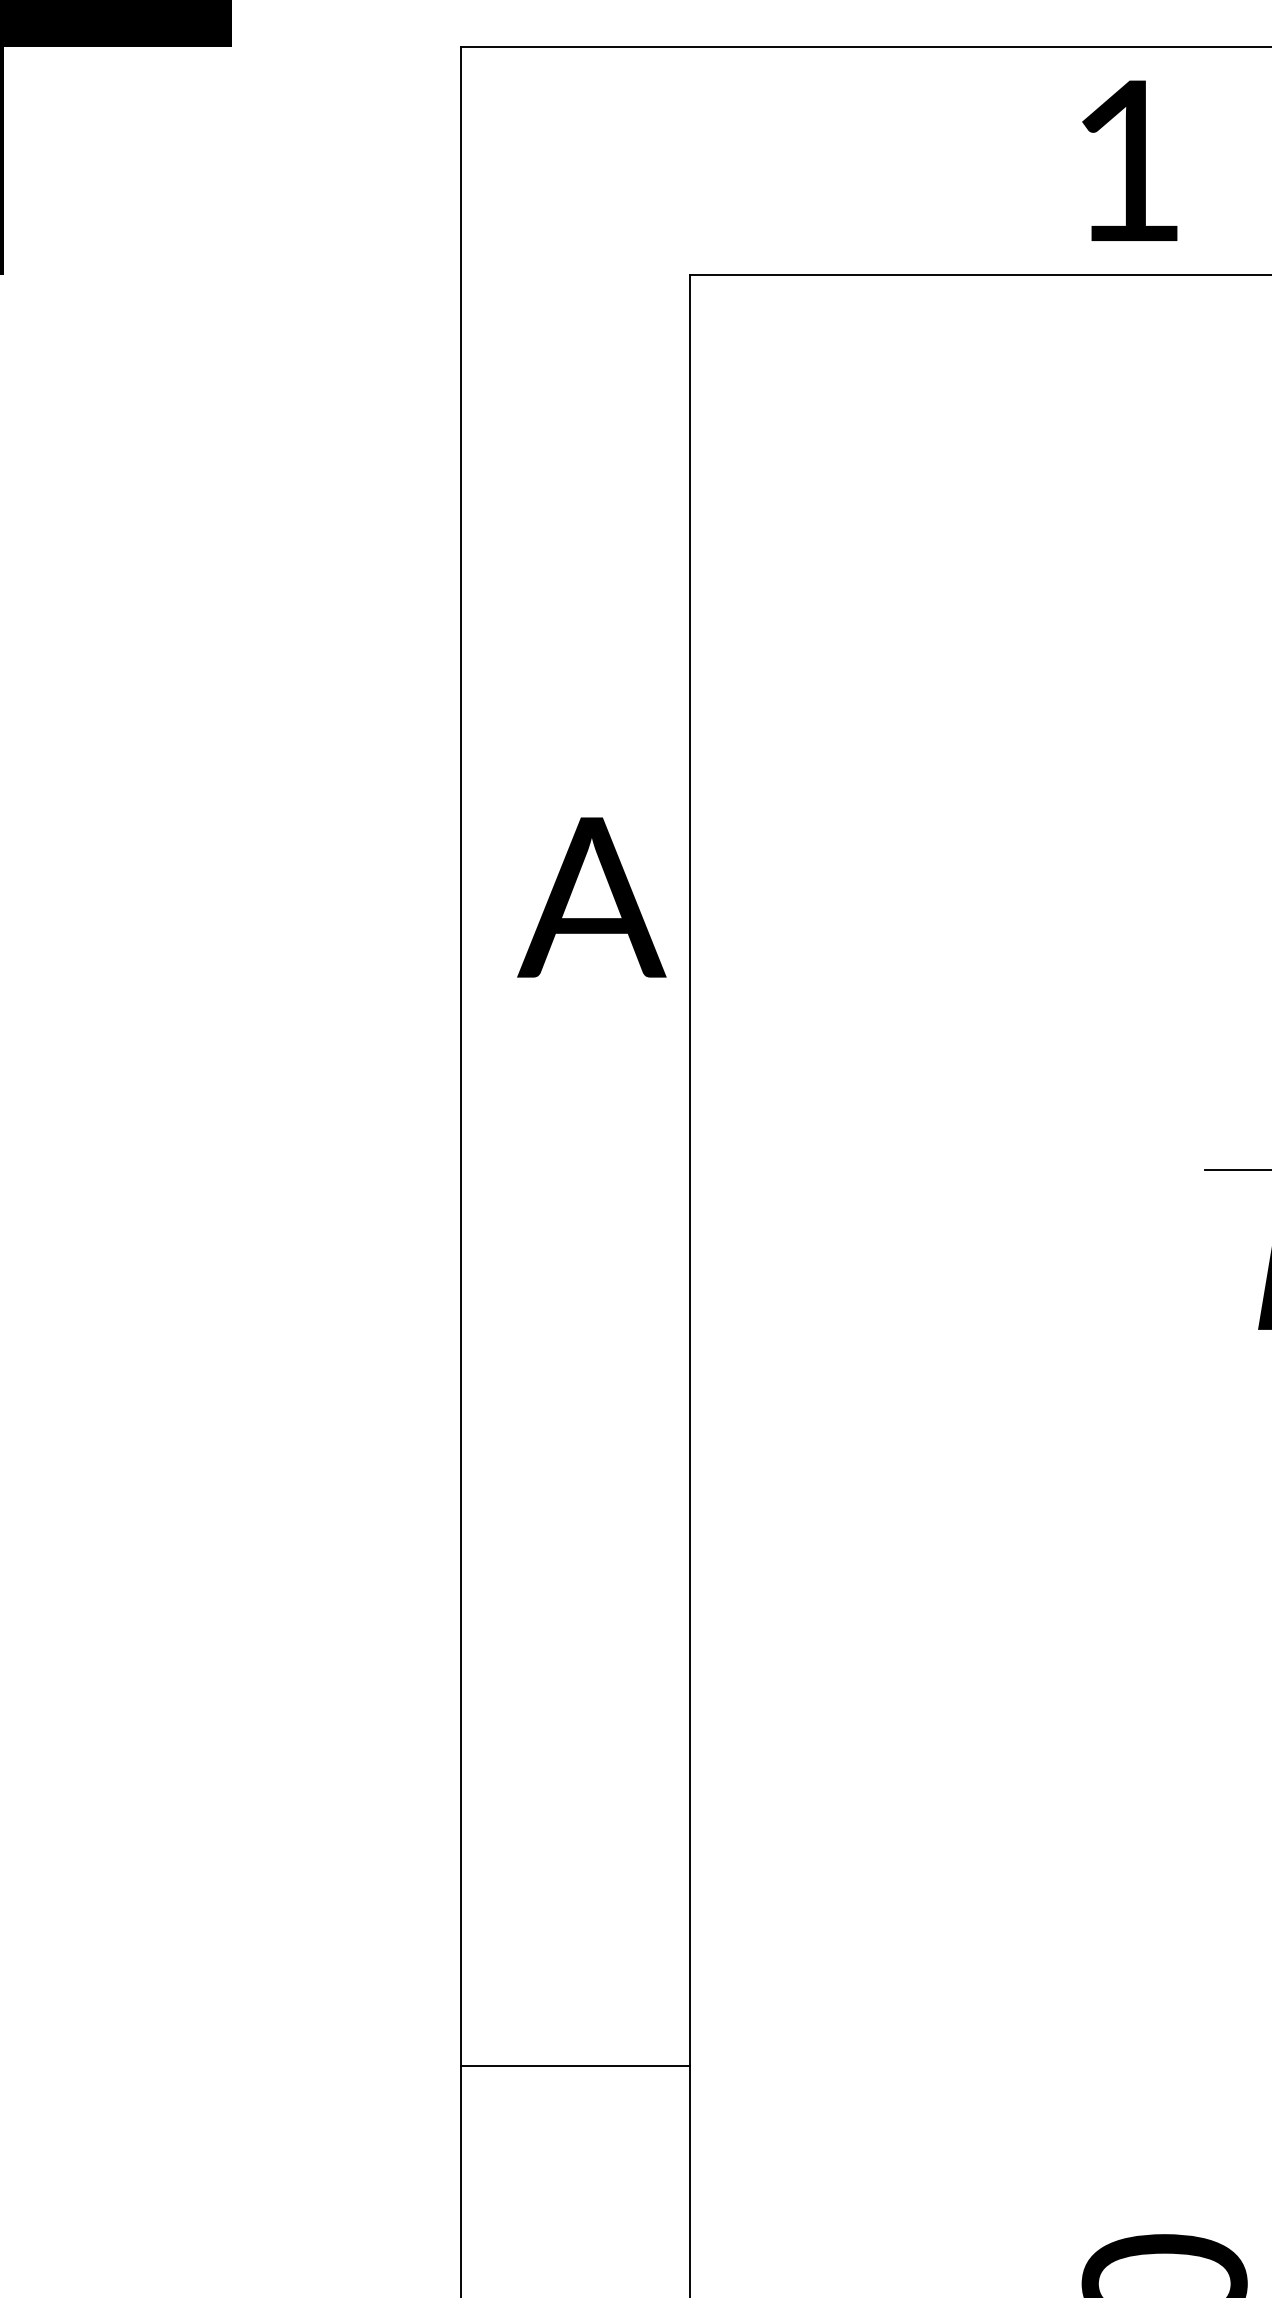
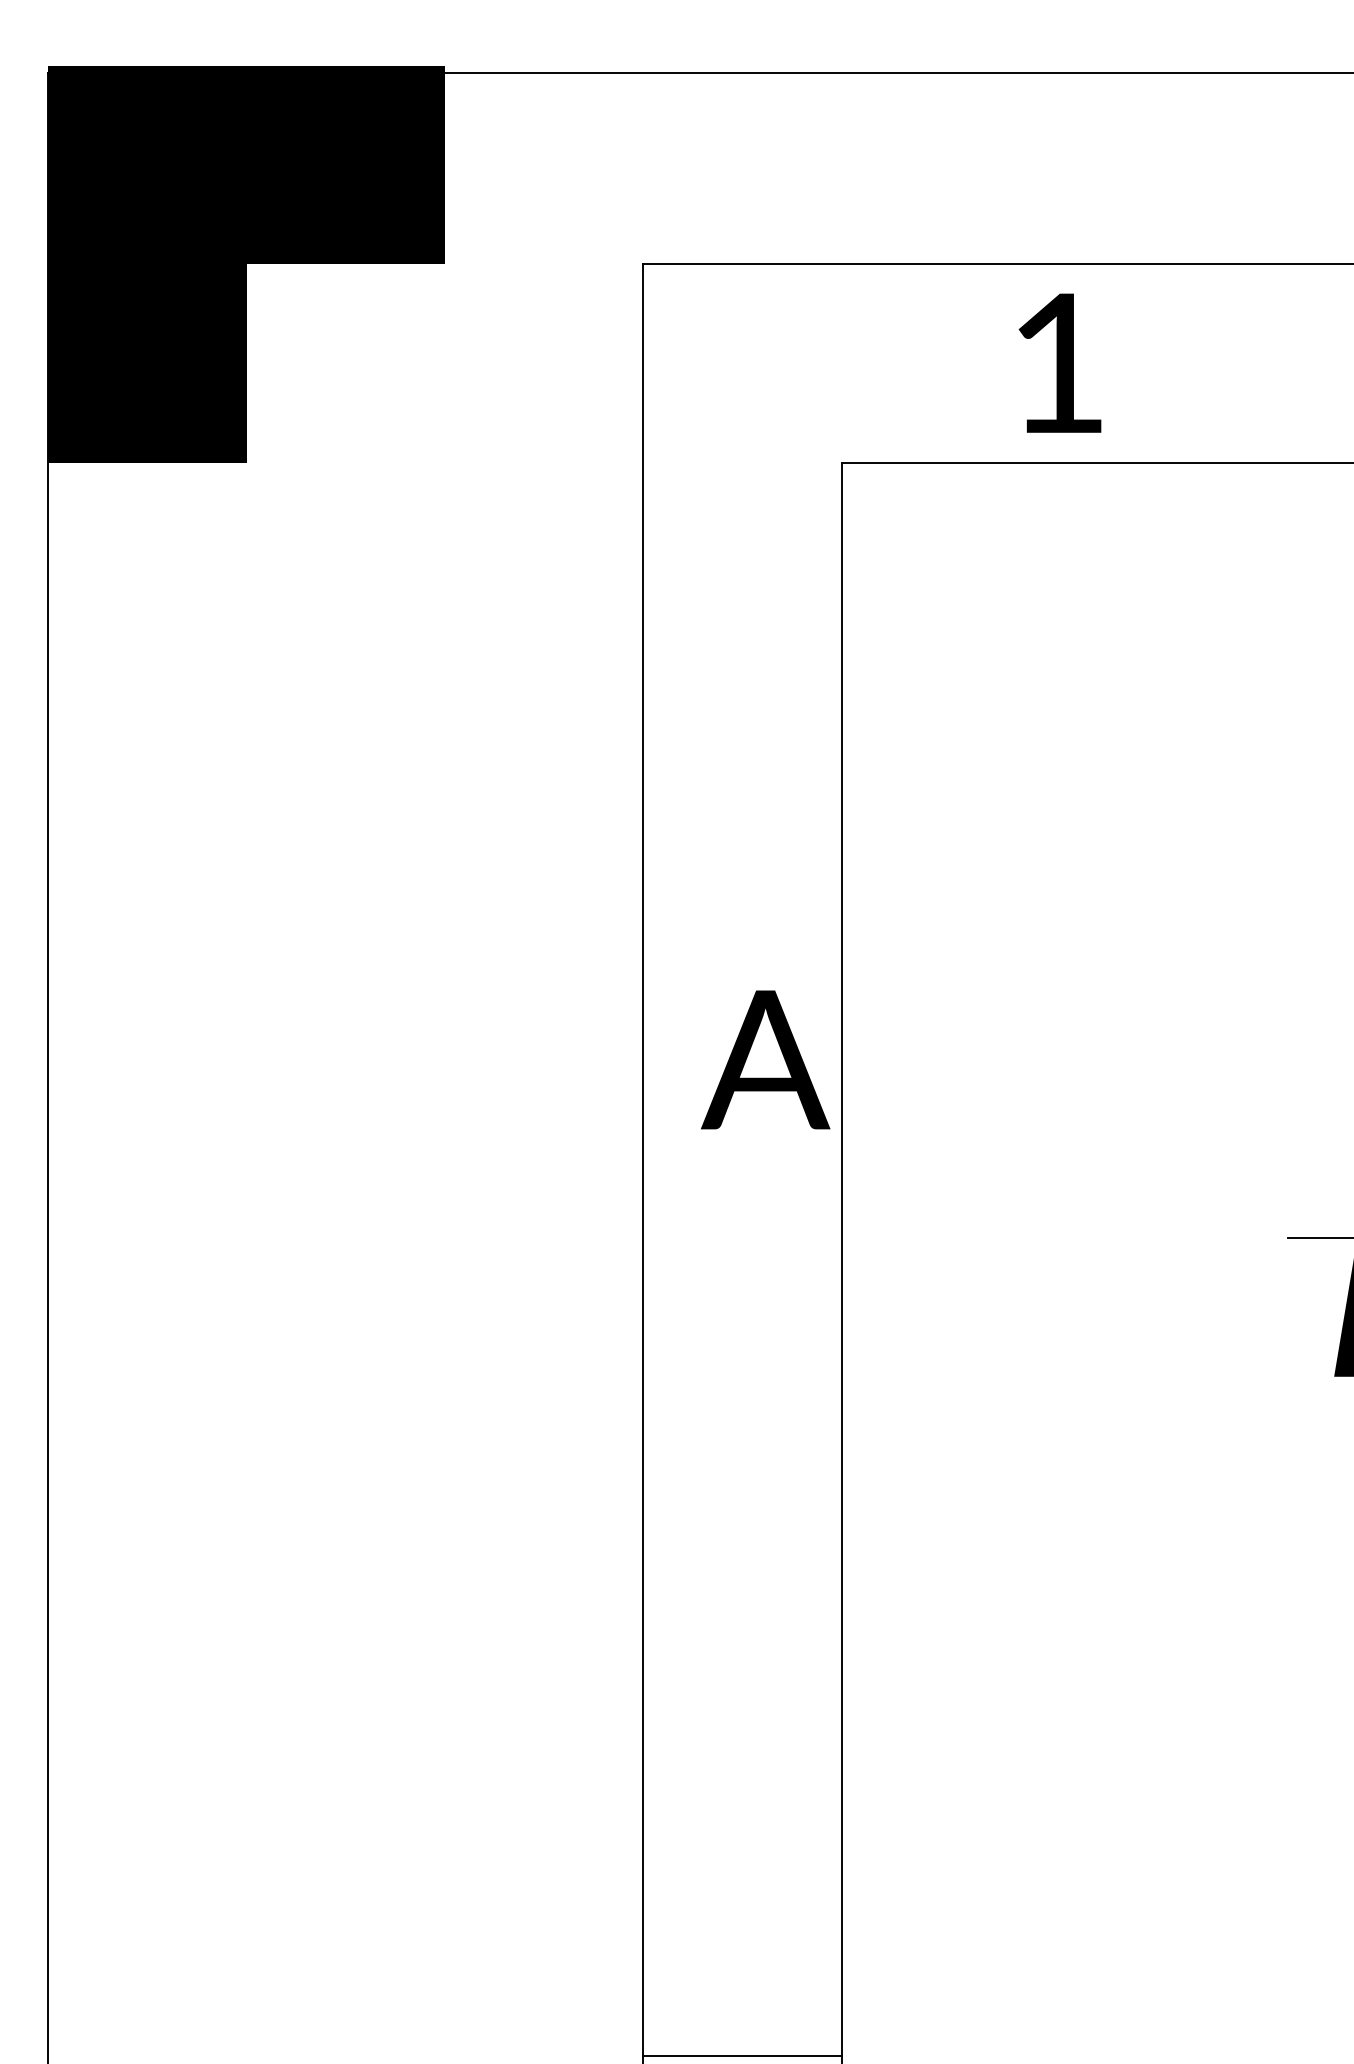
text: (1129, 160) -> (1059, 362), moved
text: (591, 897) -> (765, 1059), moved
line: (575, 2066) -> (742, 2056), moved

